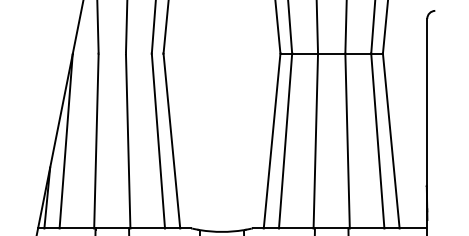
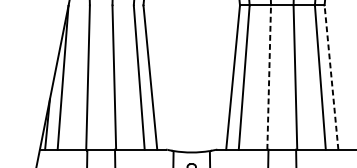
line: (315, 141) -> (268, 77), solid -> dashed
line: (391, 141) -> (331, 77), solid -> dashed

